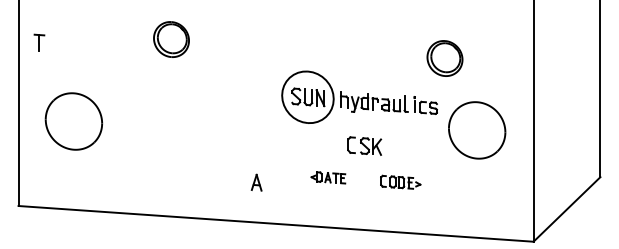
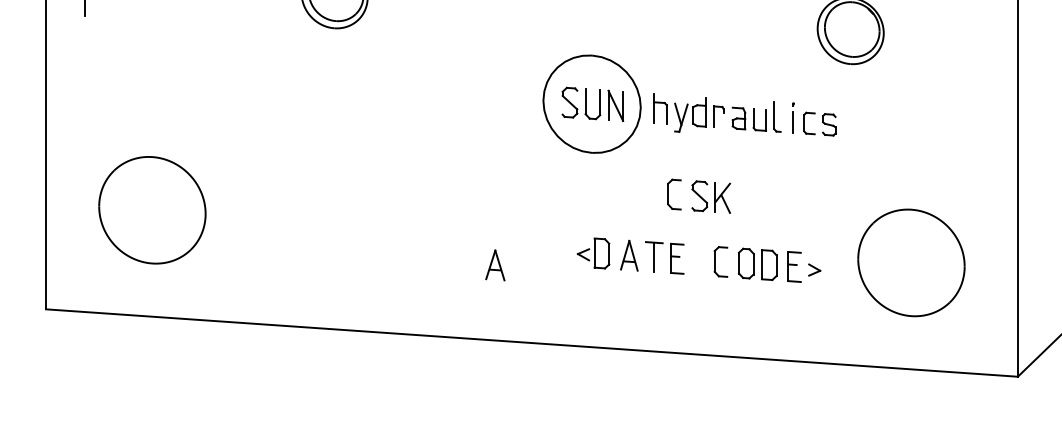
part: (73, 121) -> (151, 210), moved
part: (477, 130) -> (912, 263), moved
part: (328, 177) -> (630, 255), size x1.67
part: (400, 182) -> (766, 264), size x1.43

